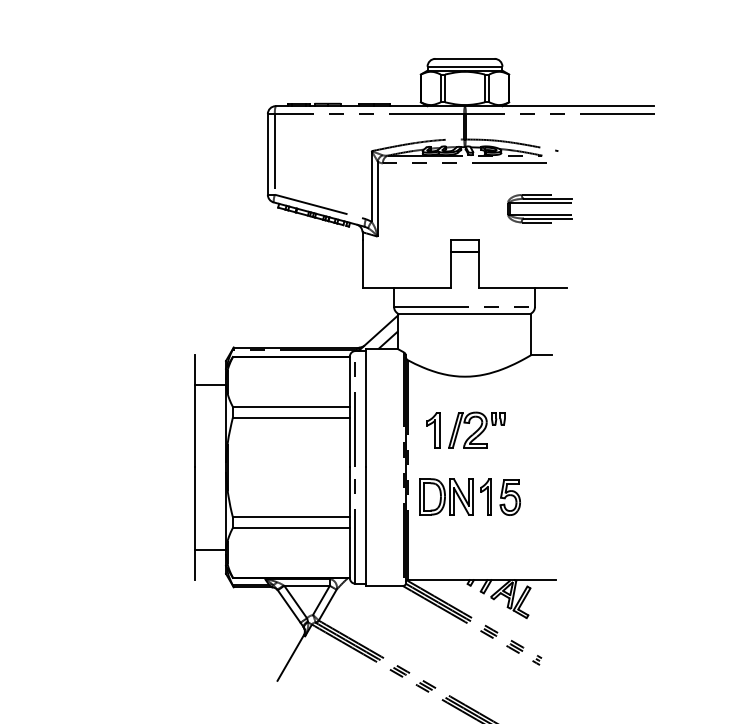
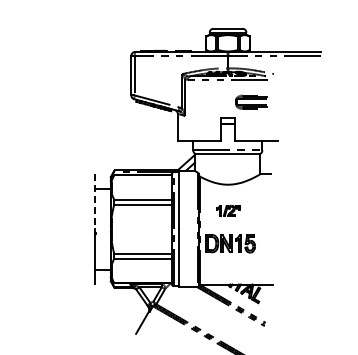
part: (539, 207) -> (251, 101), moved
line: (194, 410) -> (95, 201), solid -> dashed
part: (465, 429) -> (228, 210), size x0.6

